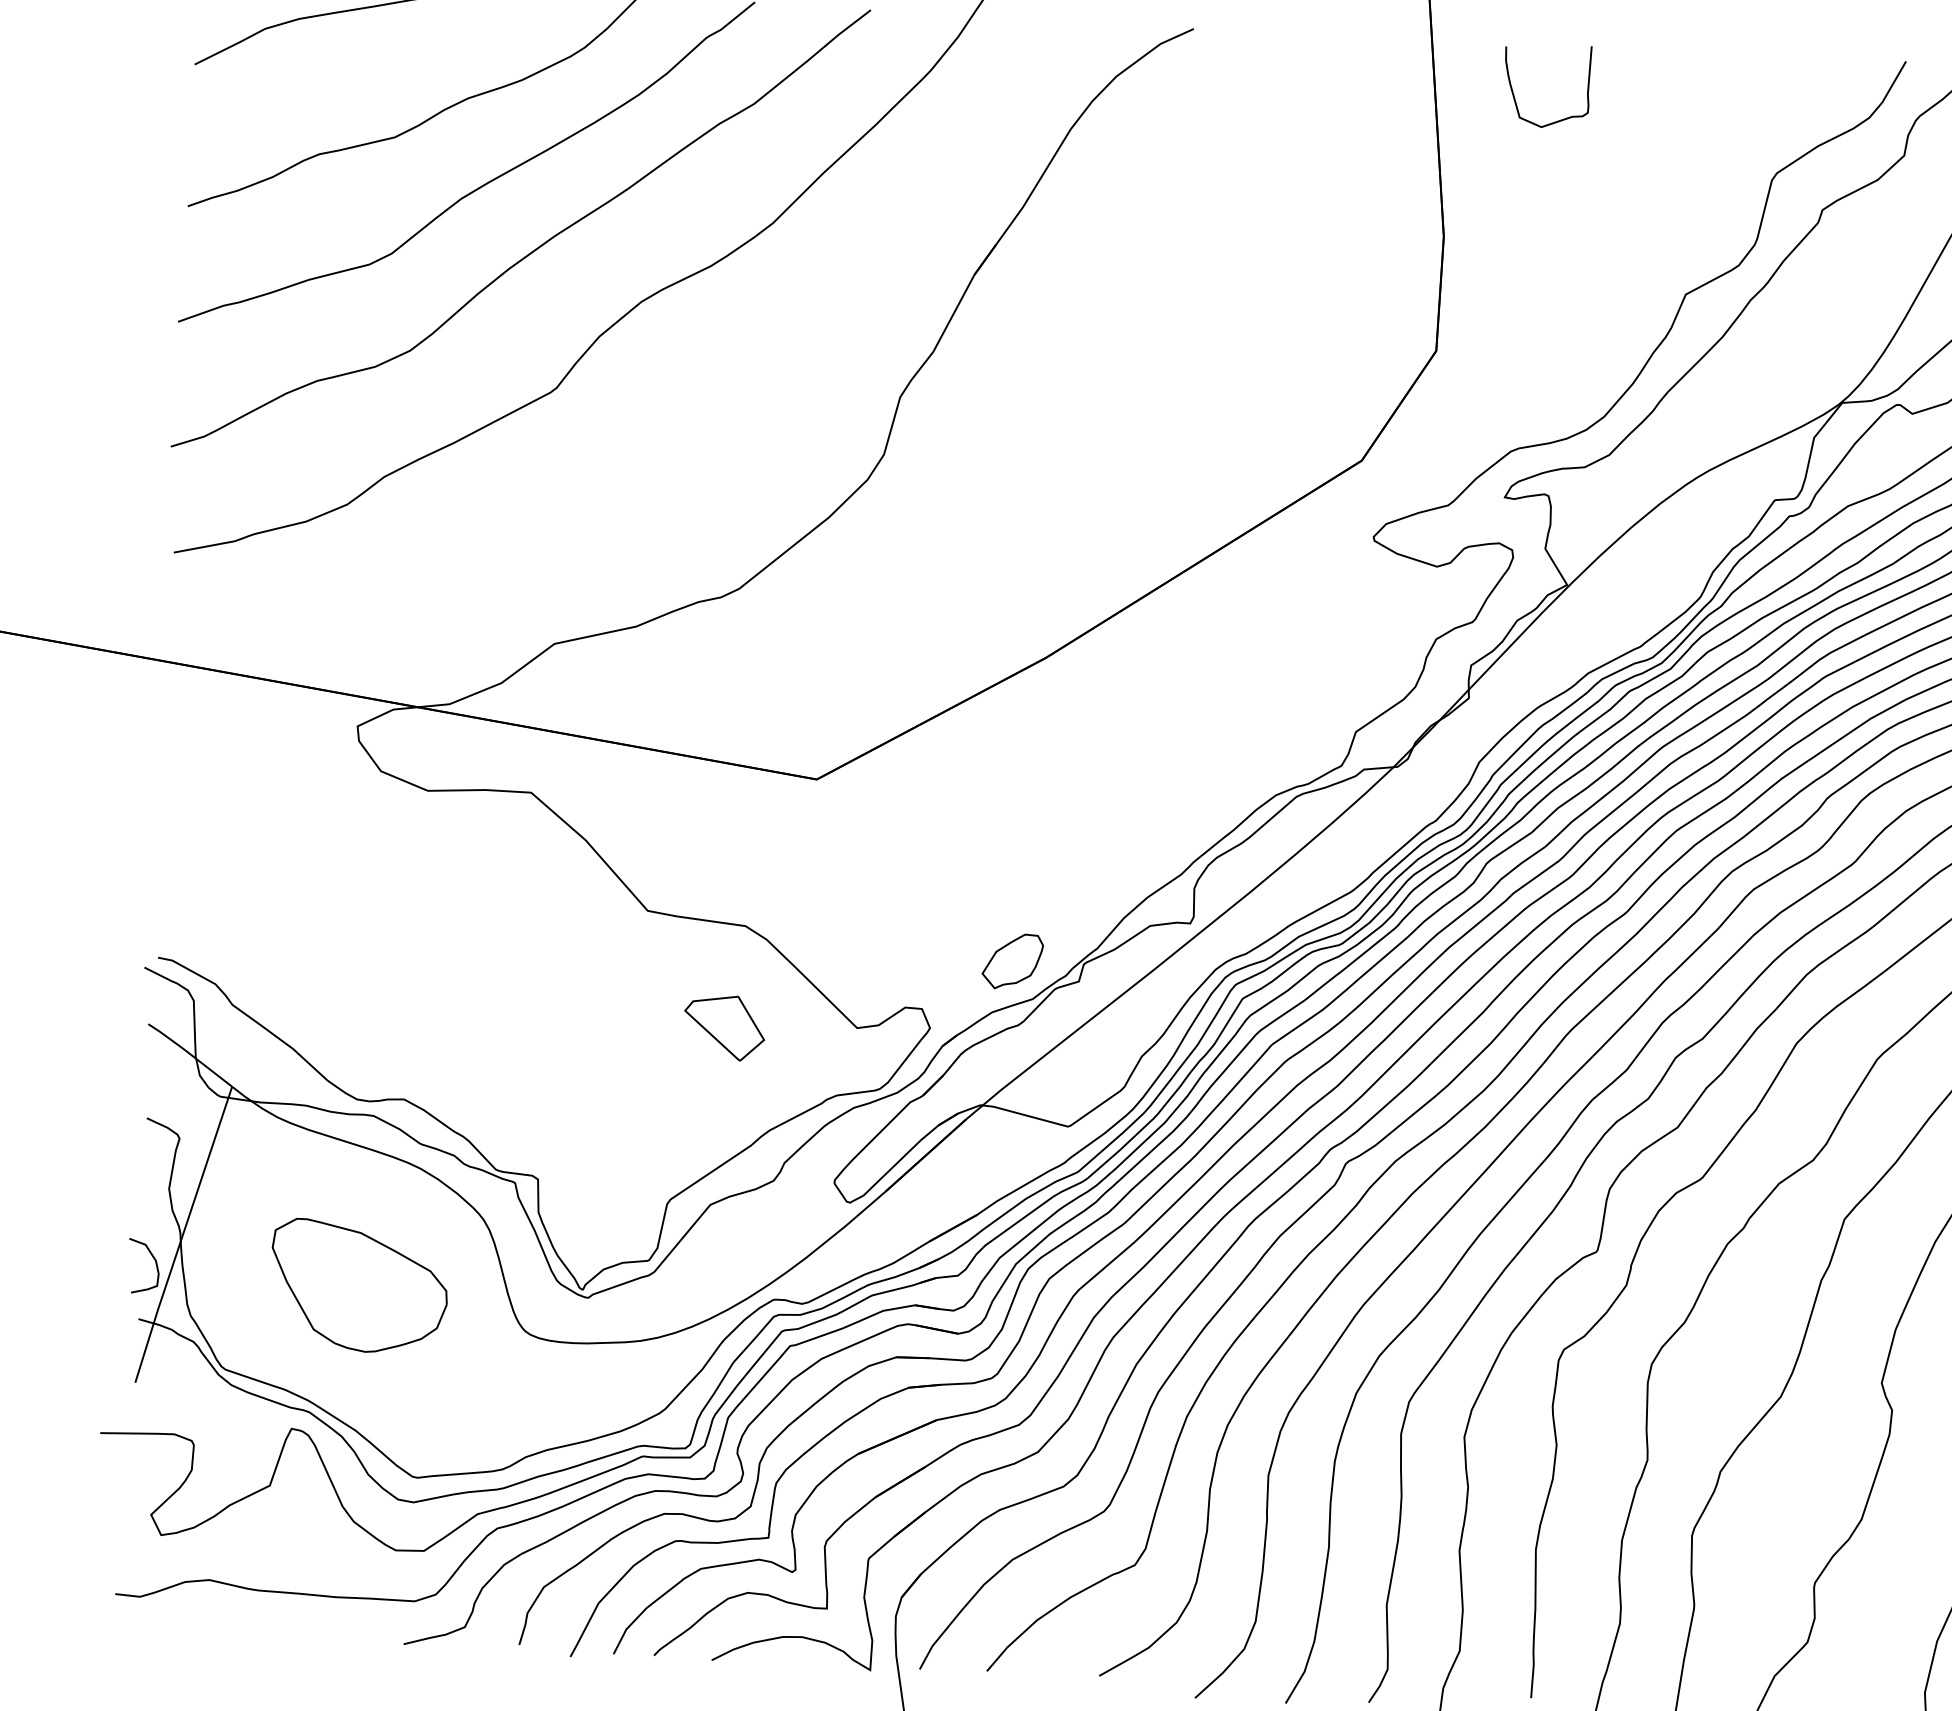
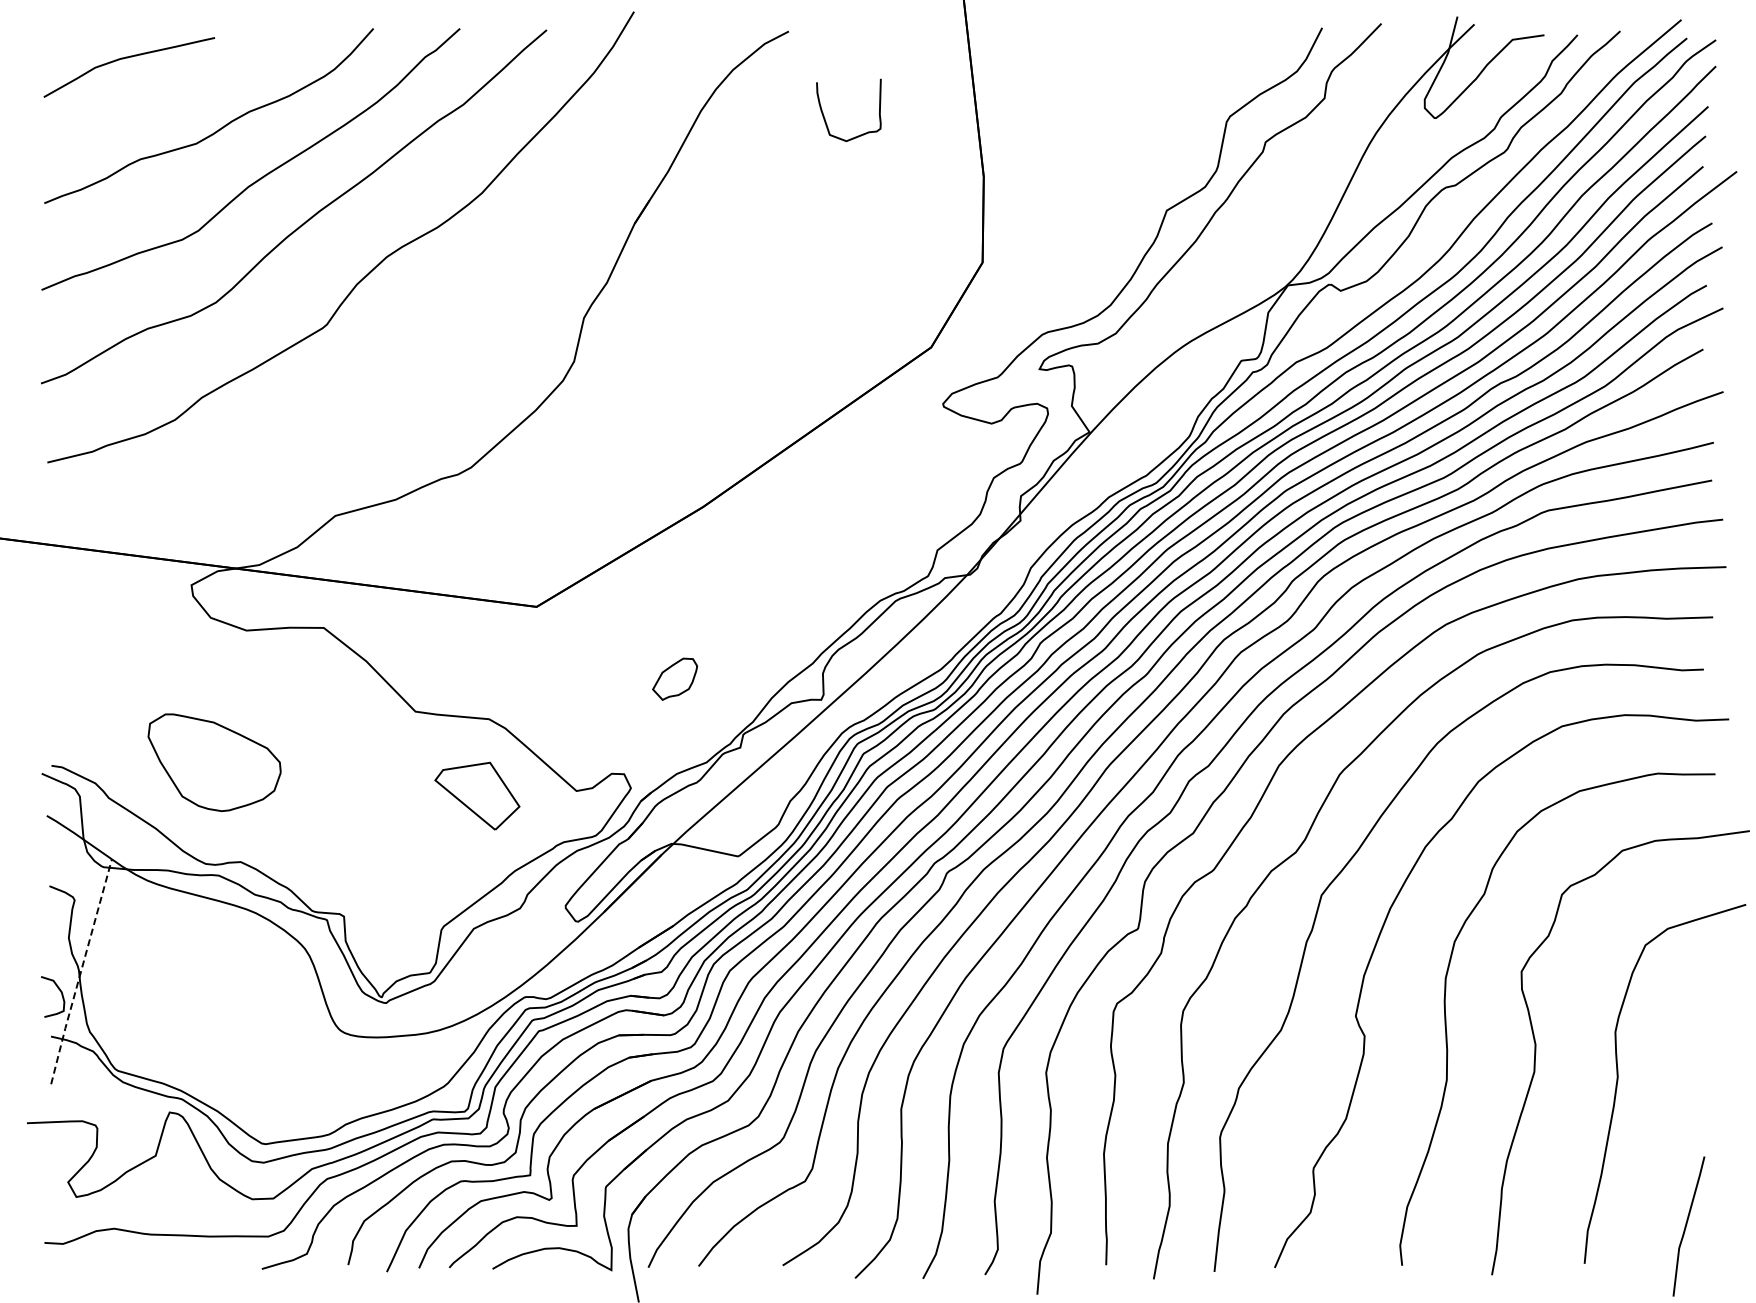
curve: (1515, 95) -> (825, 118), moved
part: (1011, 960) -> (674, 678), moved
part: (724, 1027) -> (477, 795), size x1.4
line: (182, 1235) -> (80, 972), solid -> dashed
part: (359, 1286) -> (214, 762), moved

